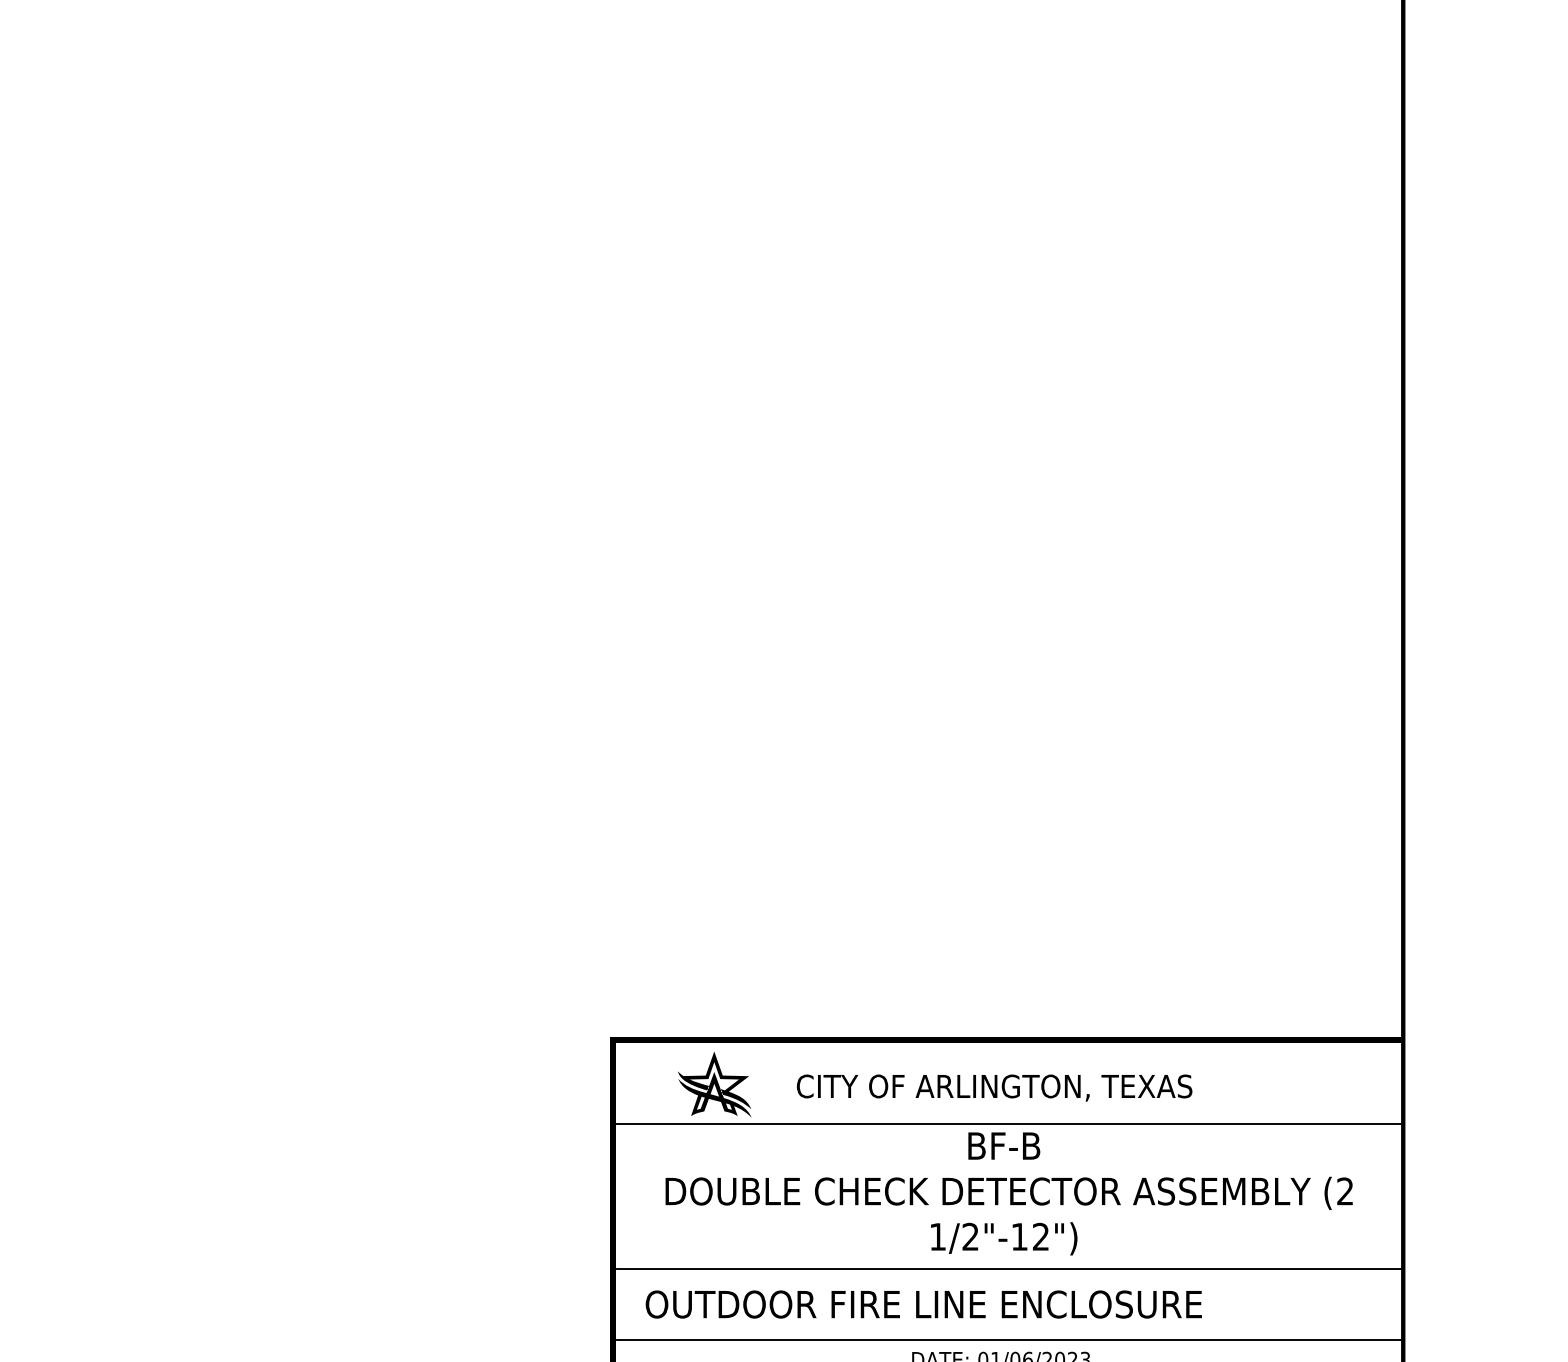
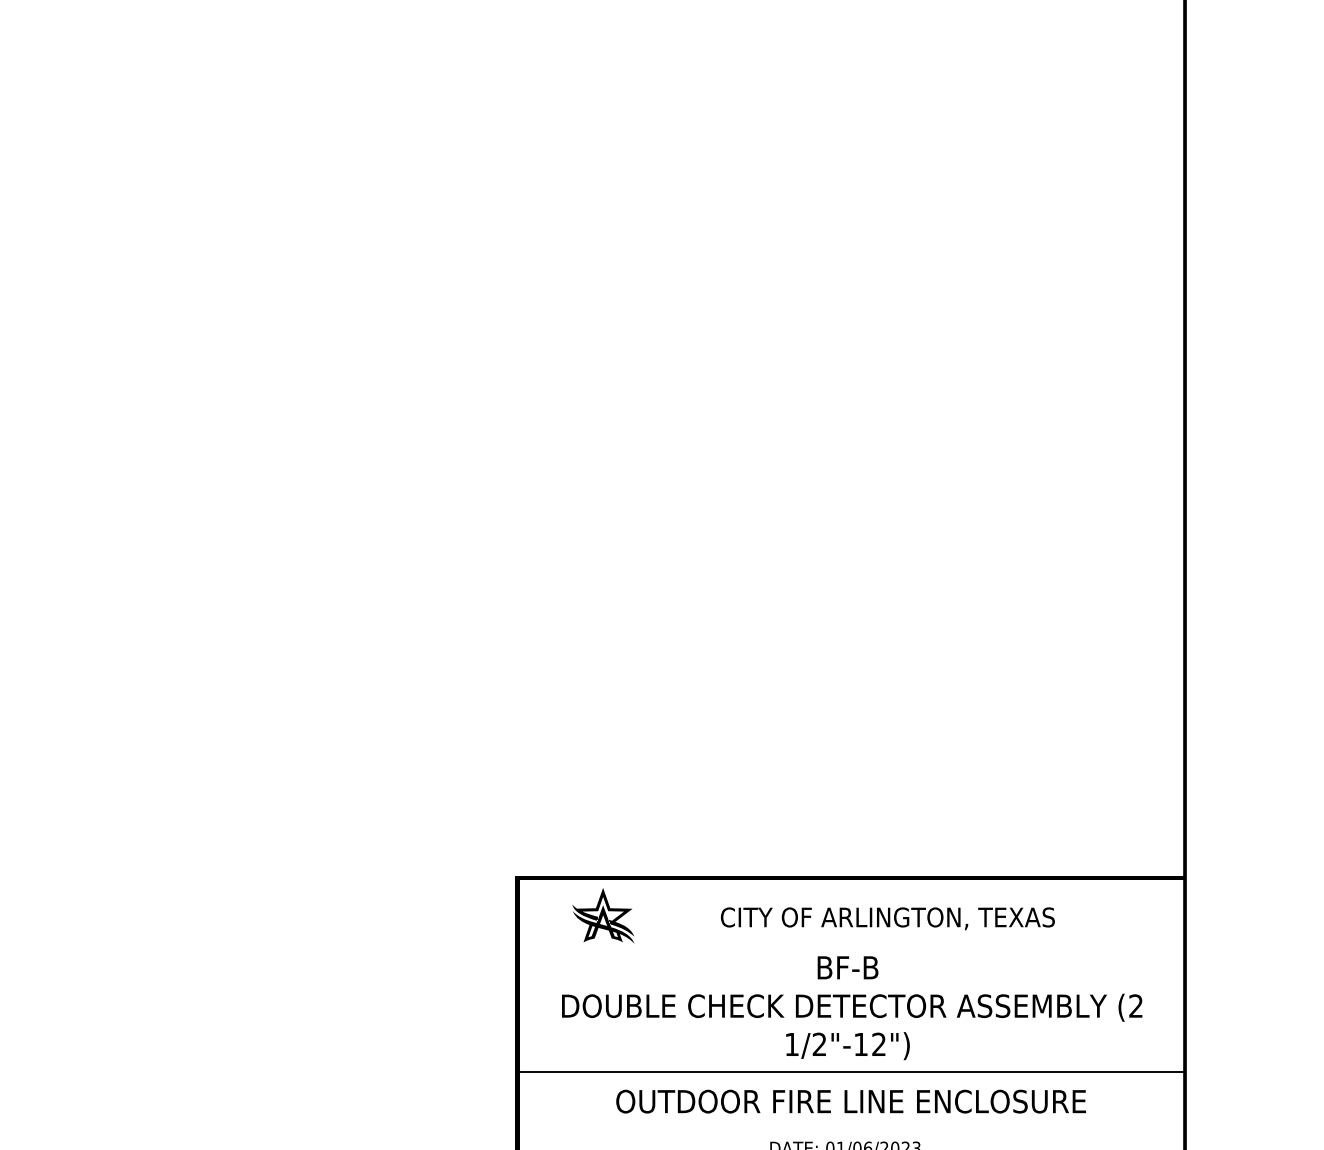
text: (994, 1087) -> (887, 918), moved
line: (1008, 1124) -> (851, 949), removed
text: (923, 1304) -> (850, 1101), moved
line: (1010, 1339) -> (853, 1131), removed

